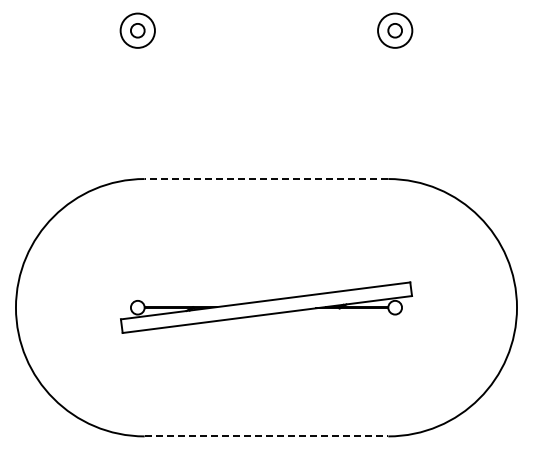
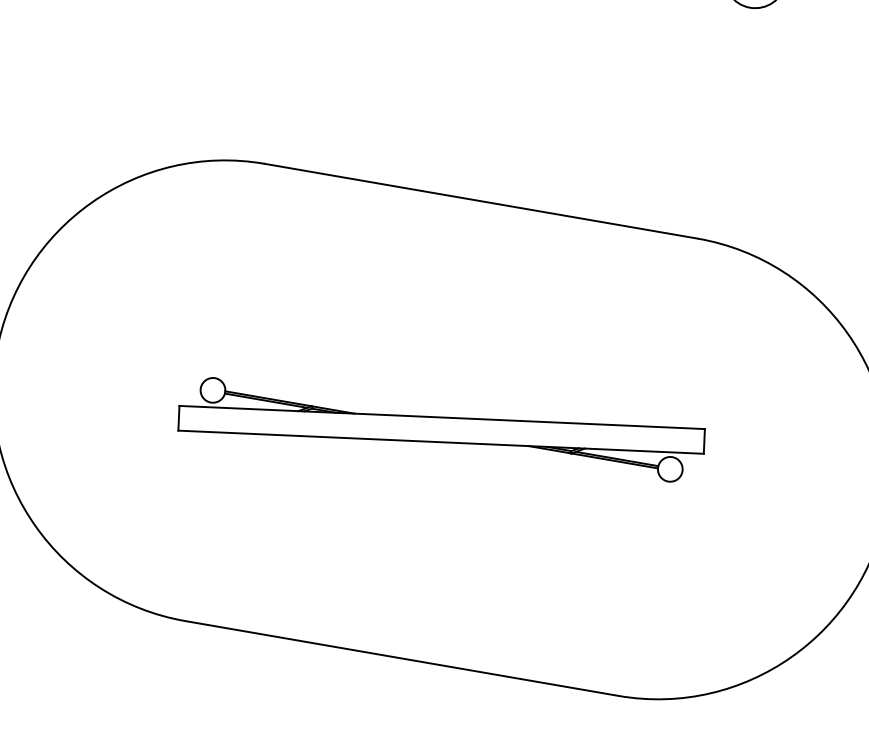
line: (266, 179) -> (480, 202), dashed -> solid
line: (266, 436) -> (402, 658), dashed -> solid

